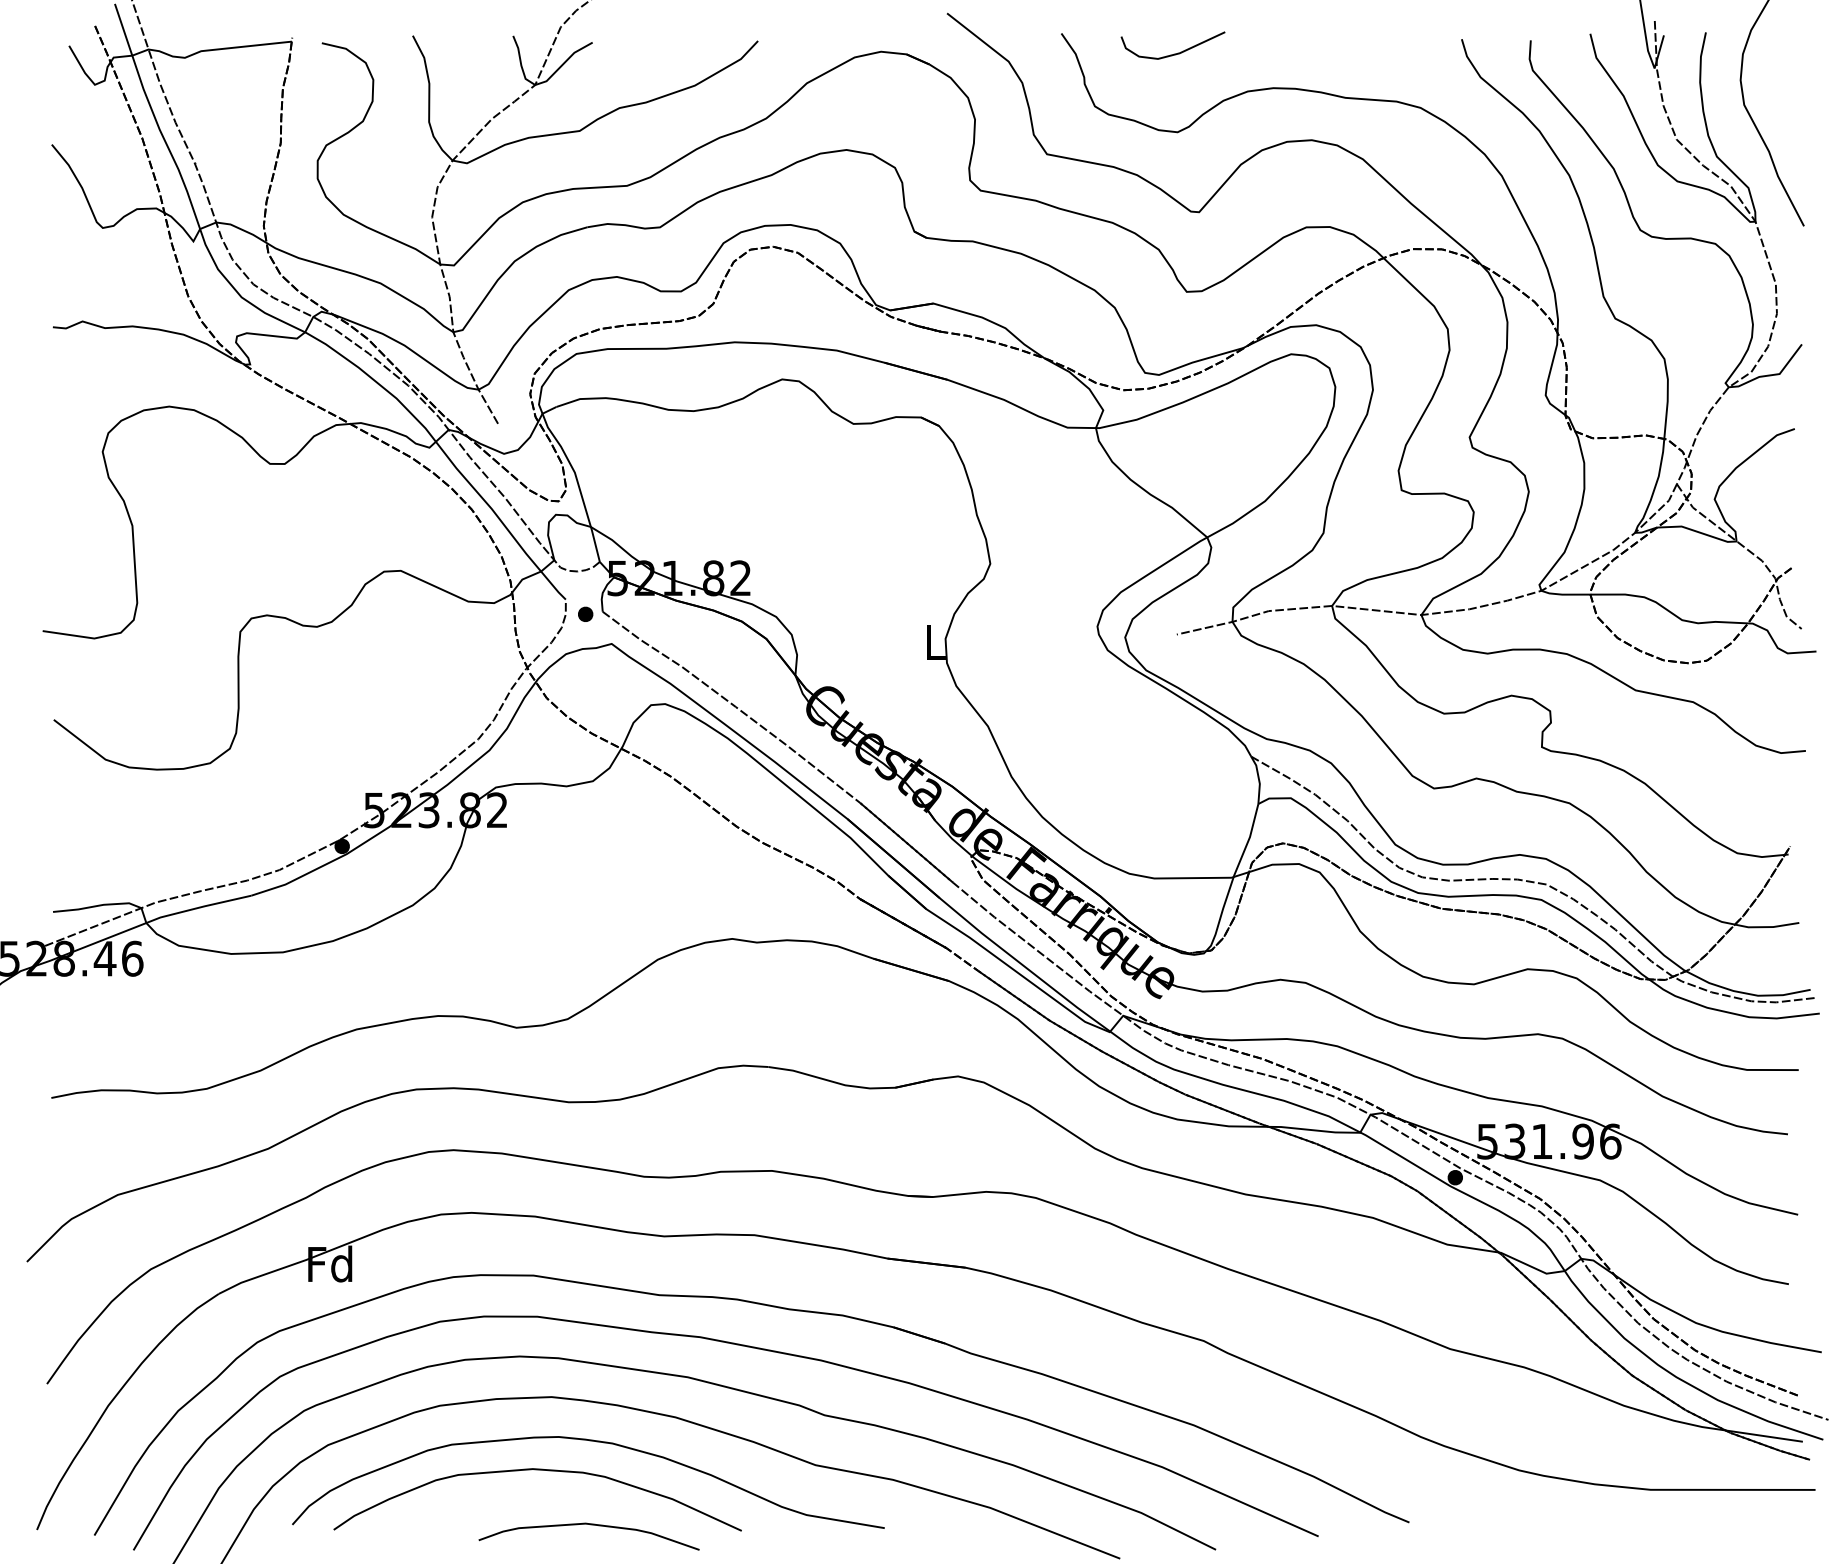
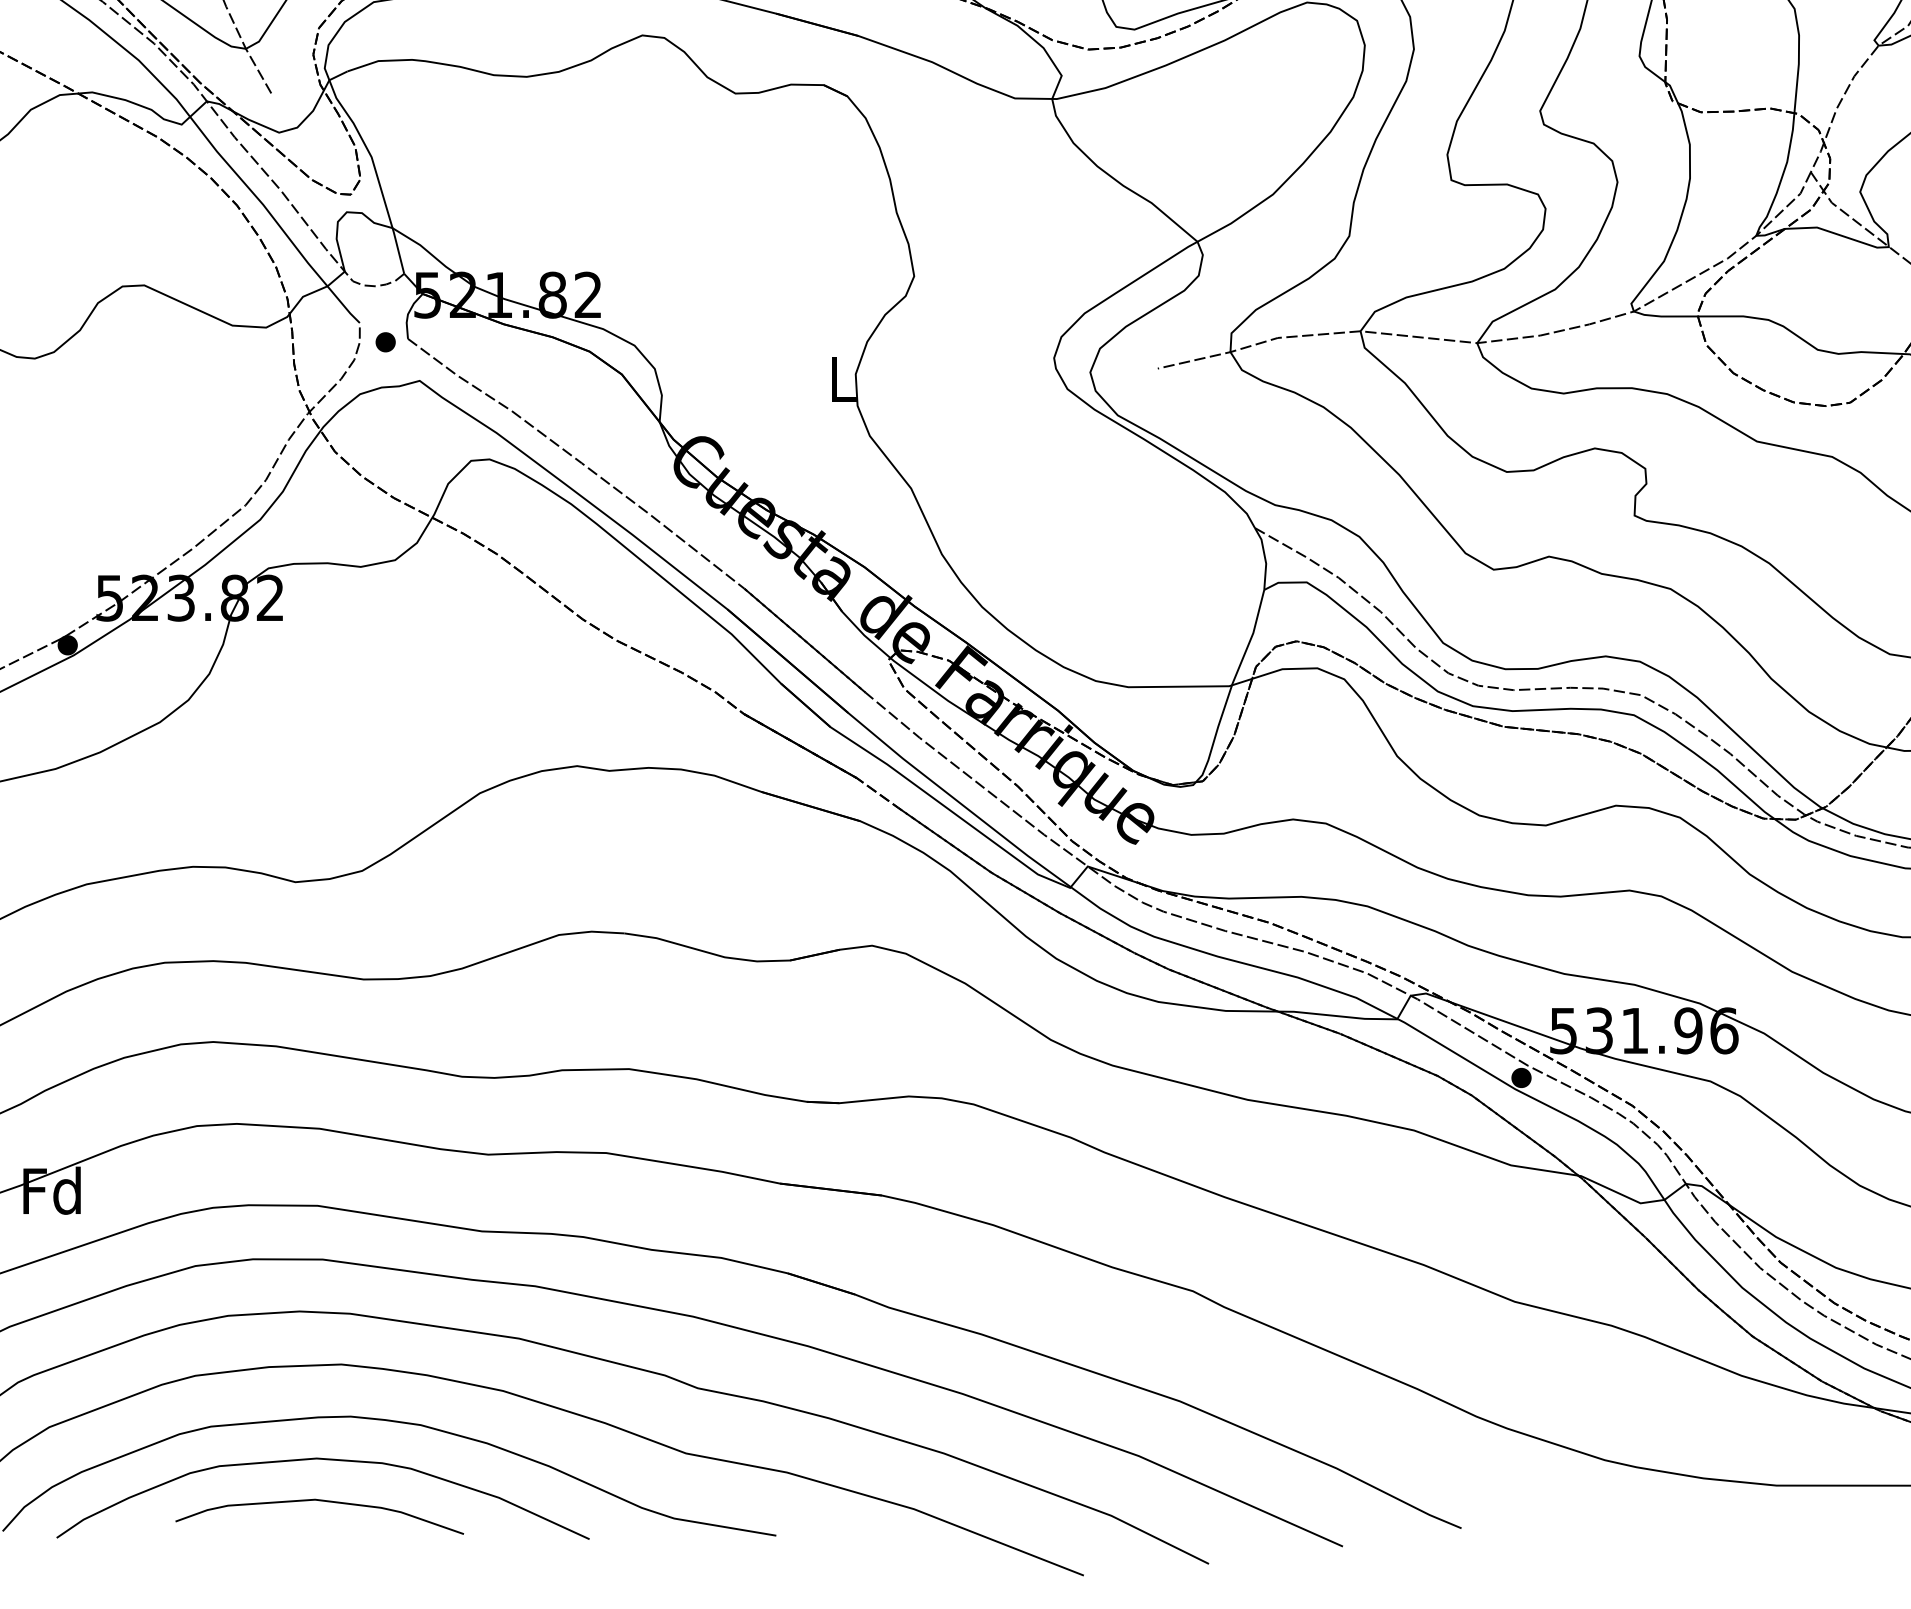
curve: (590, 1525) -> (321, 1502), moved

